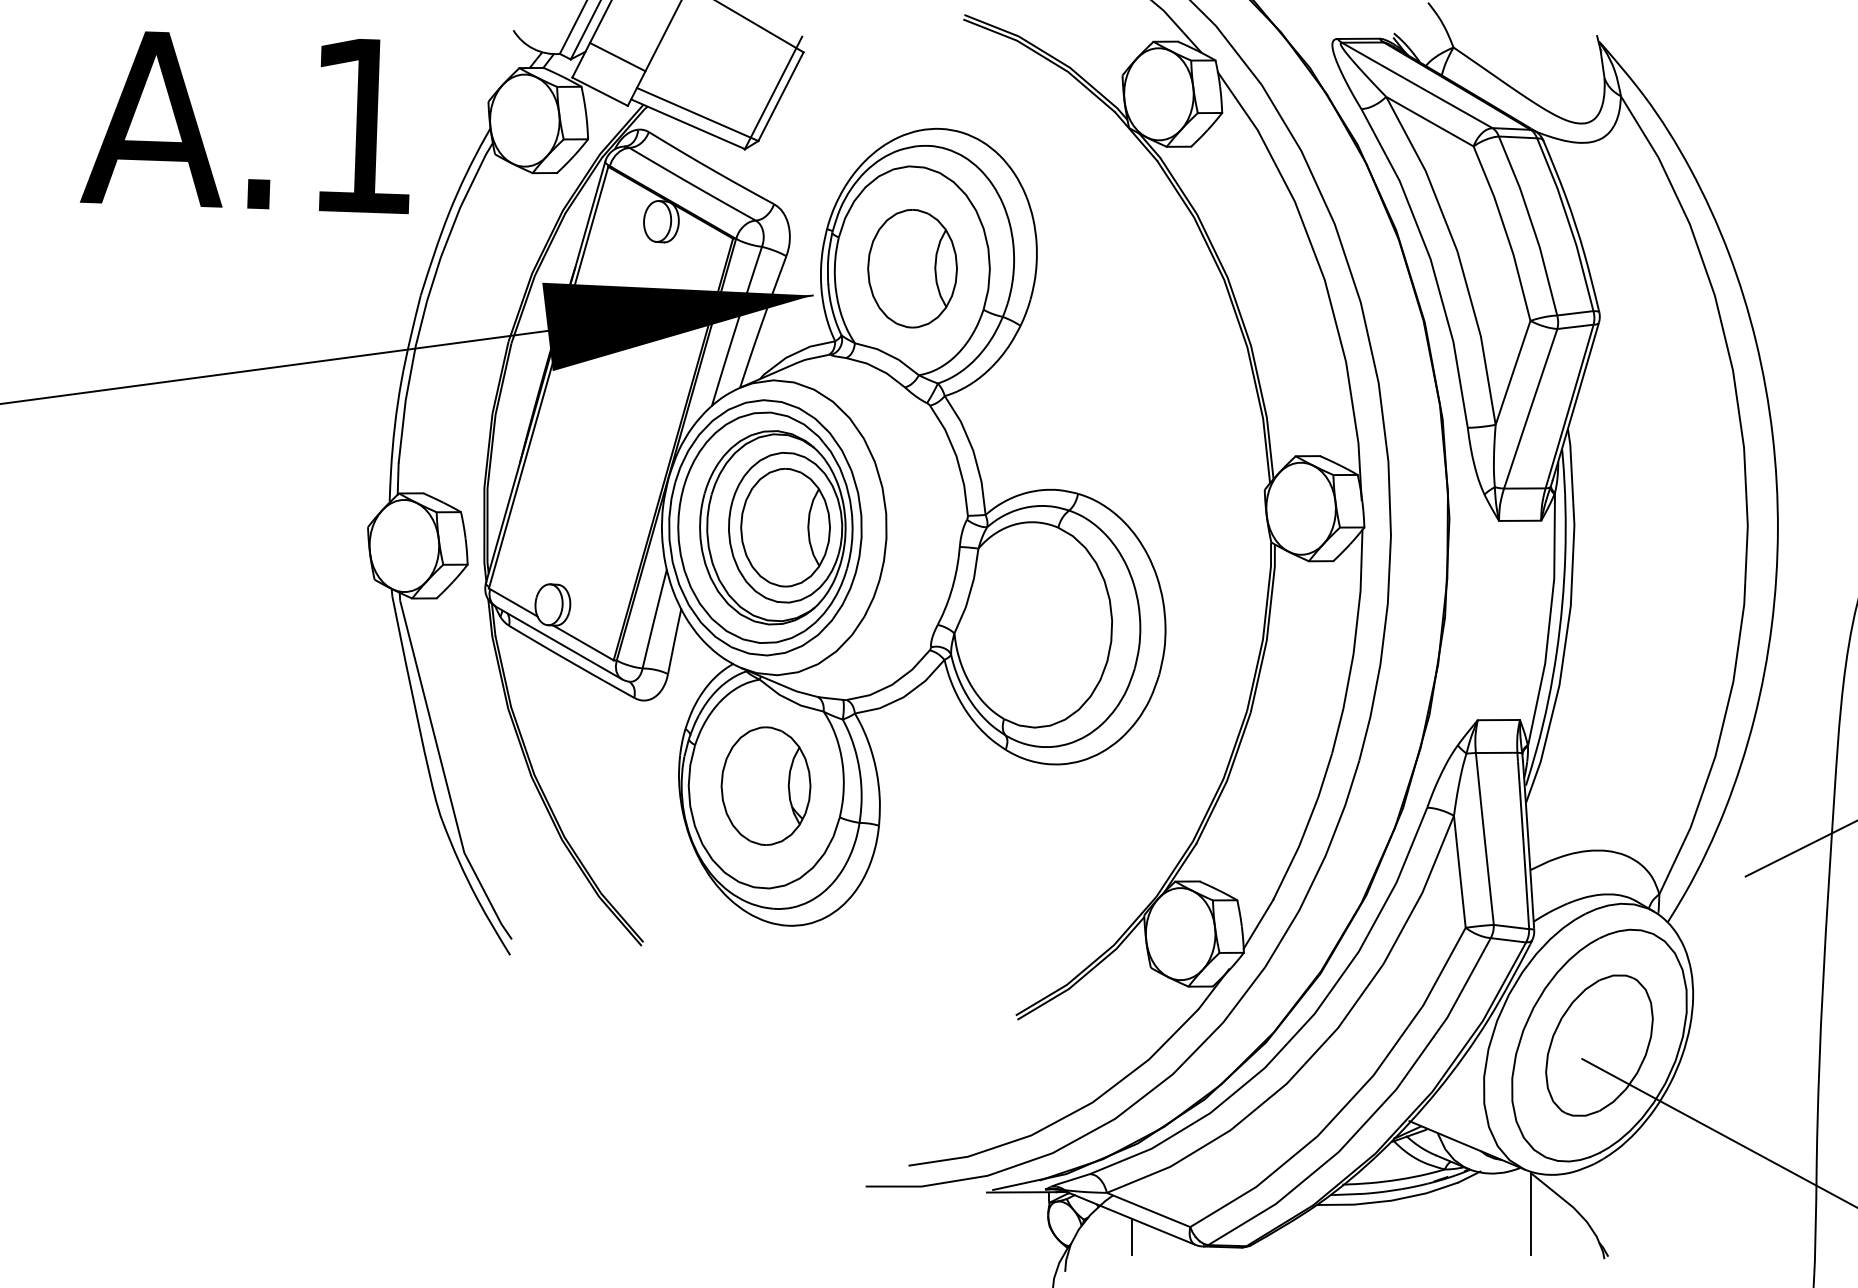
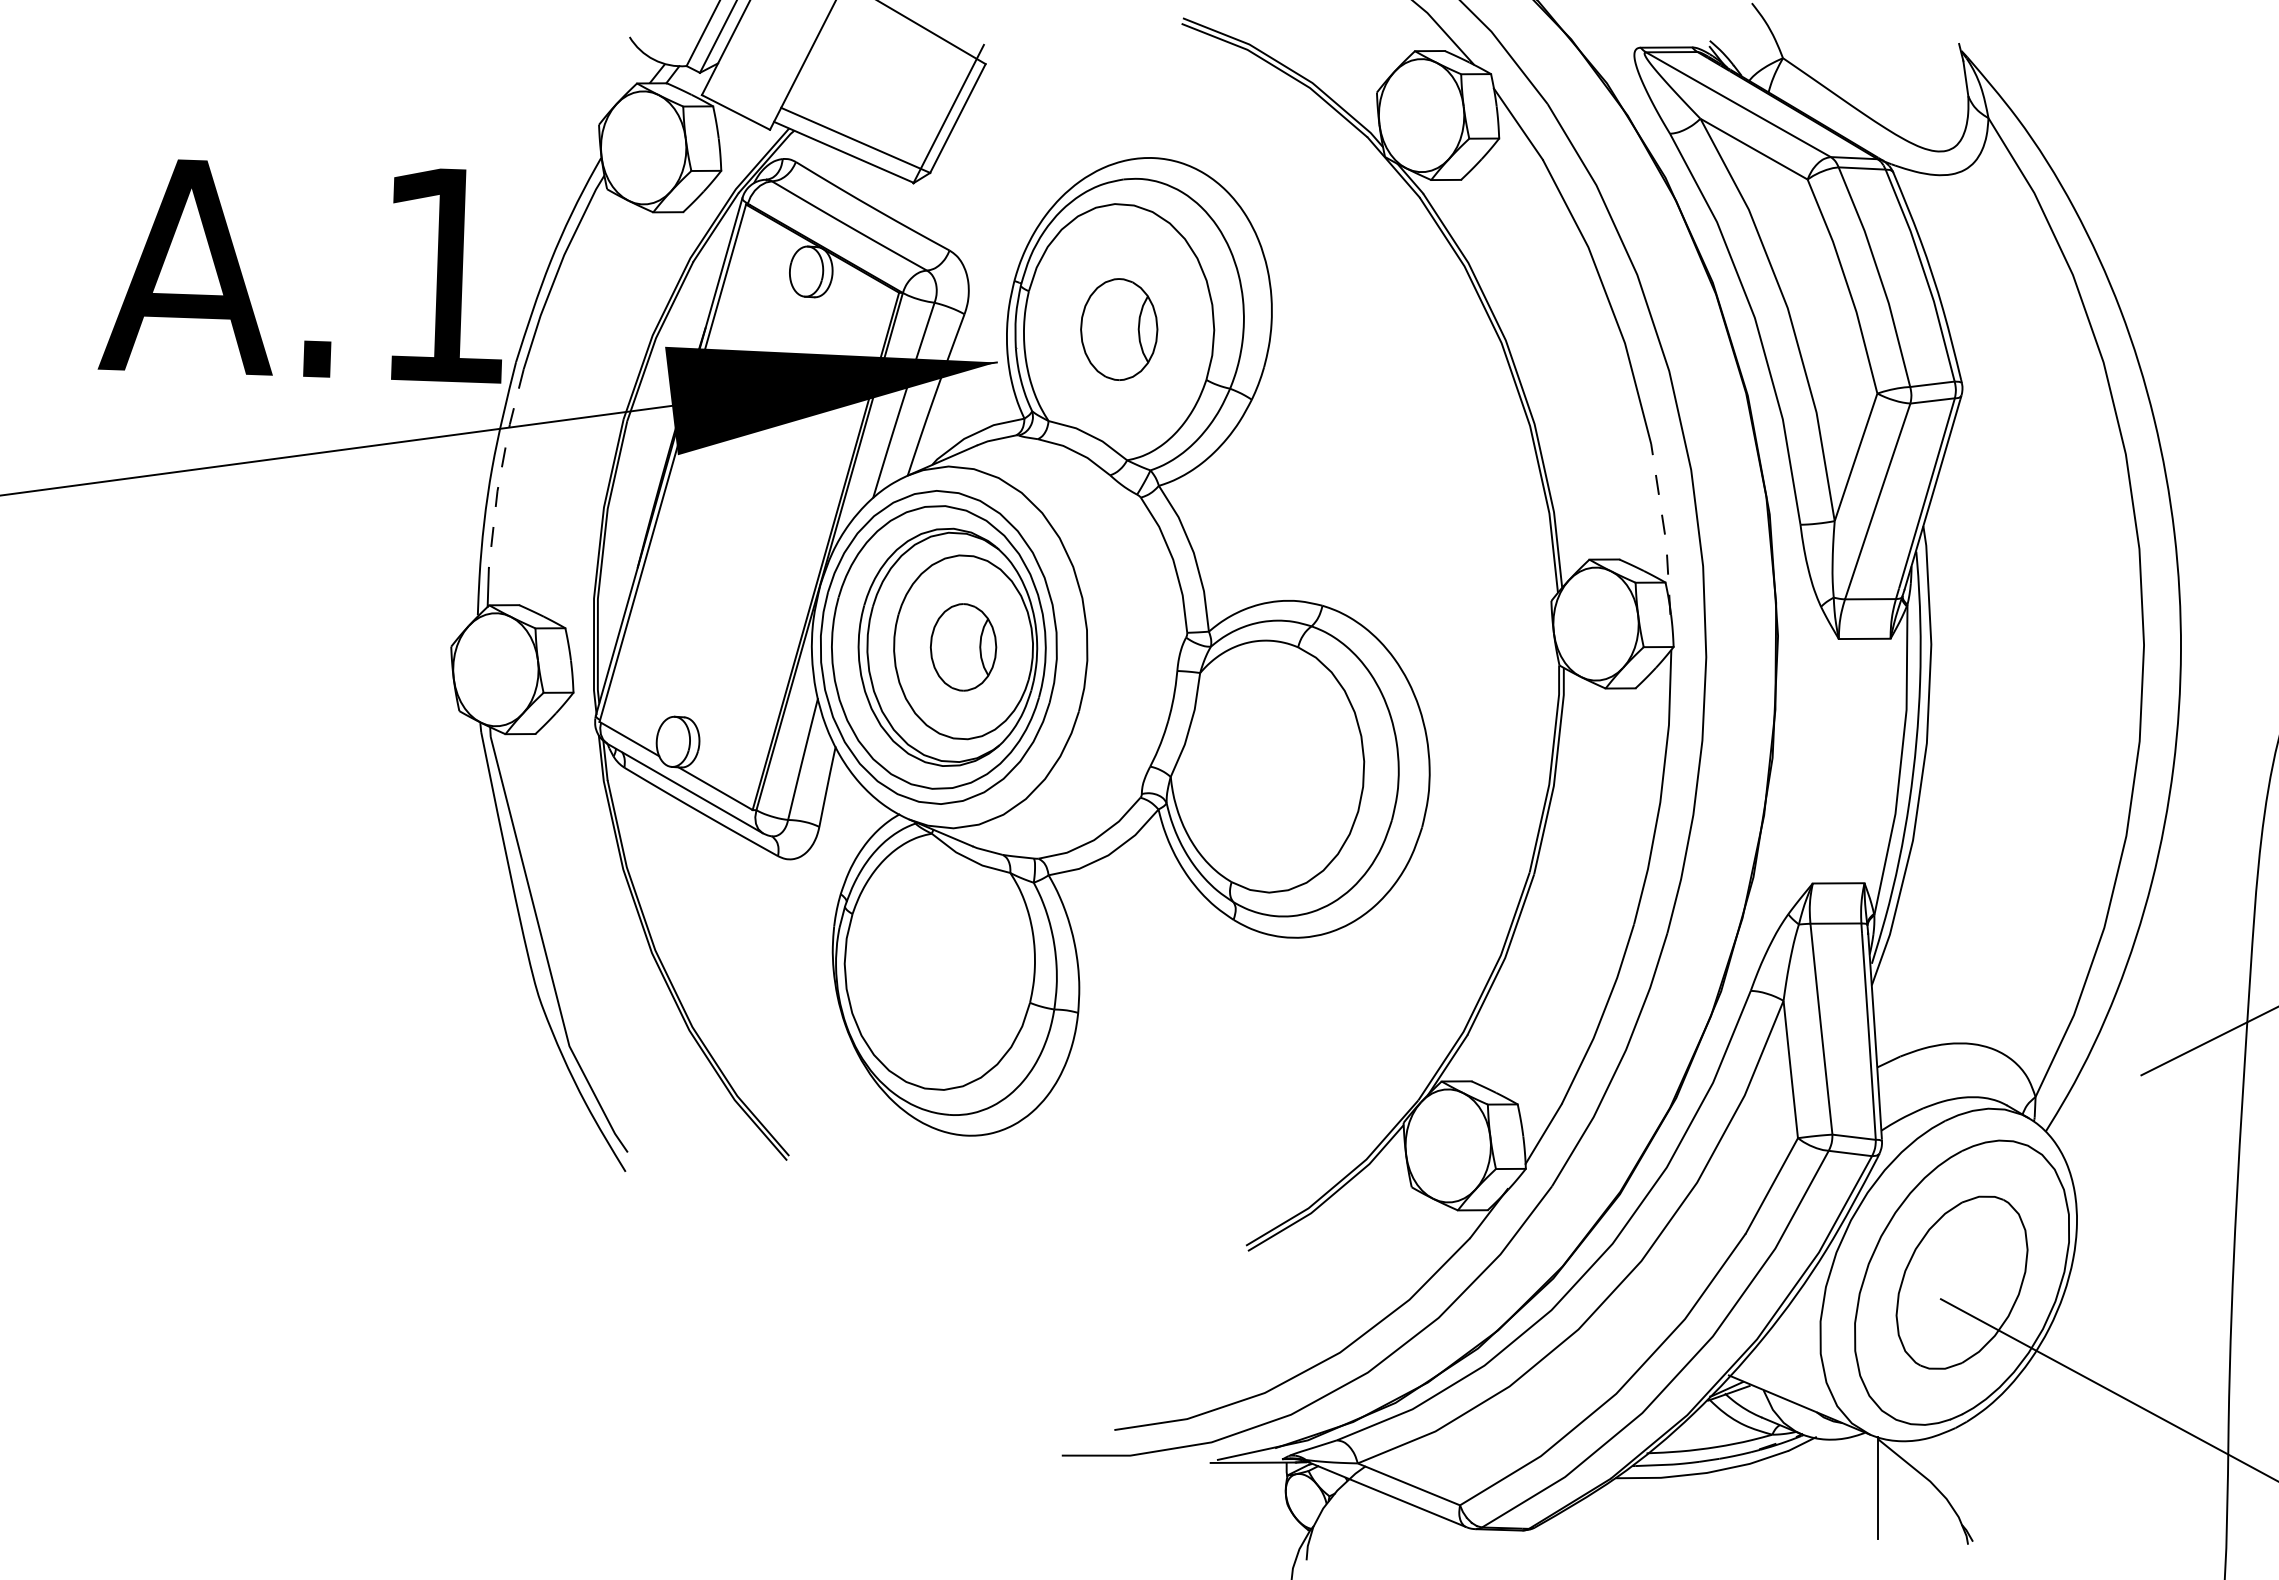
line: (617, 56) -> (757, 69), removed
text: (244, 122) -> (299, 271), moved
part: (911, 268) -> (1118, 329), size x0.7
line: (408, 381) -> (501, 468), solid -> dashed
line: (1356, 431) -> (1664, 529), solid -> dashed
part: (785, 527) -> (963, 647), size x0.6
part: (765, 786) -> (939, 964), removed
line: (1131, 1236) -> (1388, 1517), removed

